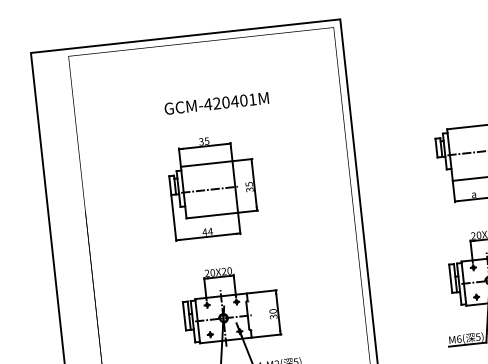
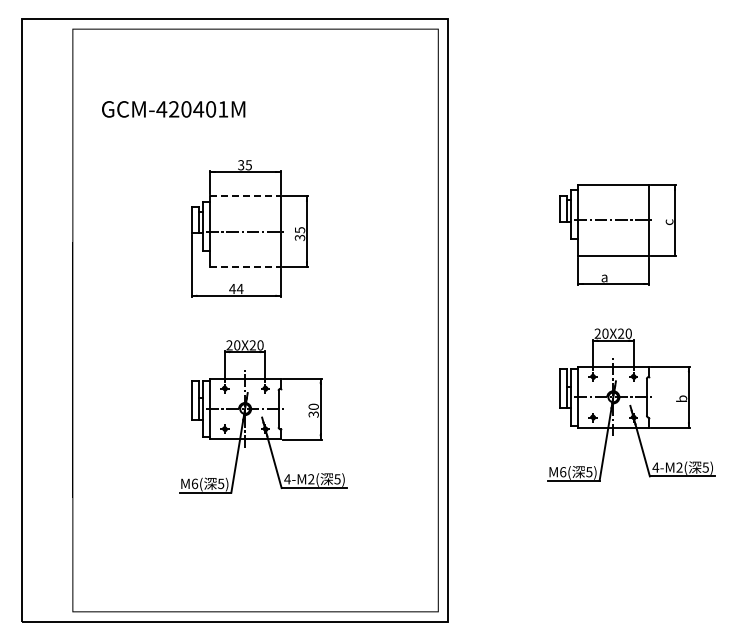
text: (216, 103) -> (173, 109), moved
line: (207, 164) -> (245, 196), solid -> dashed
line: (212, 215) -> (245, 267), solid -> dashed

